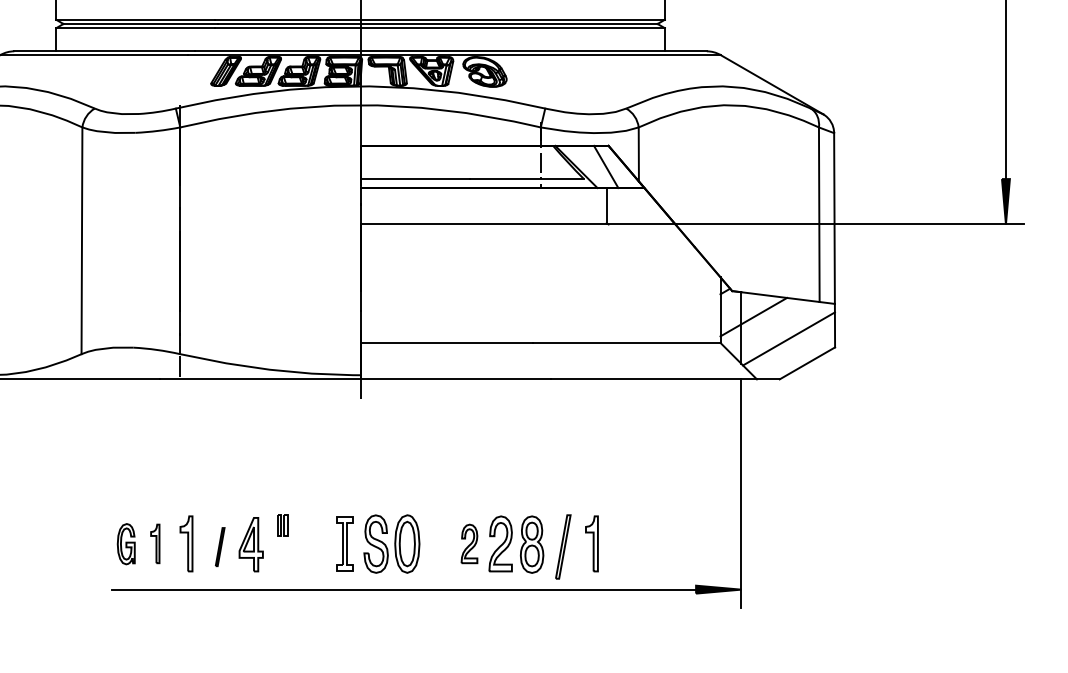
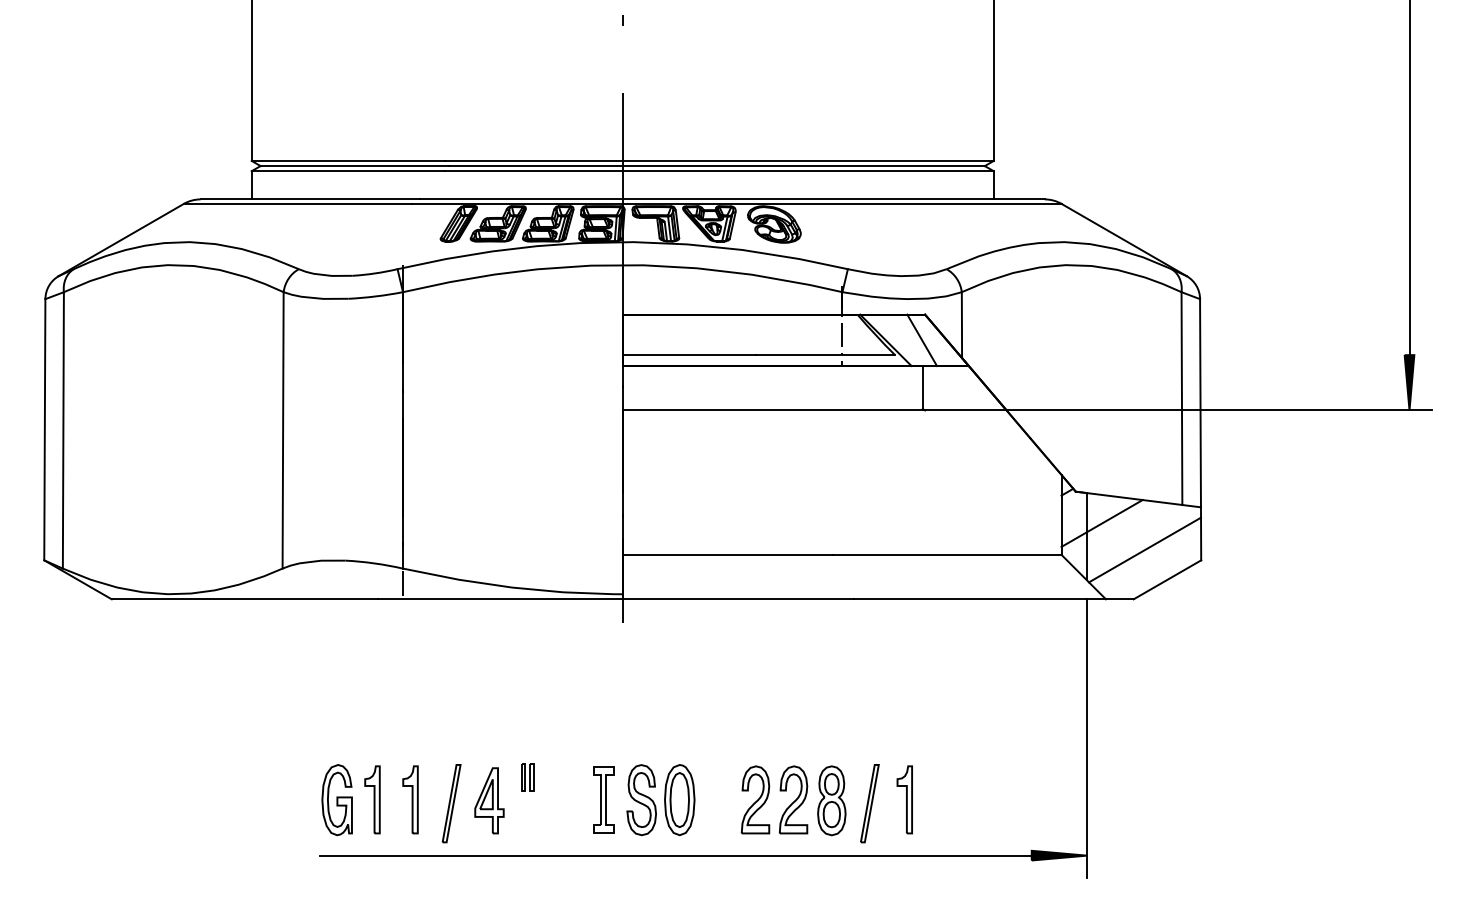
part: (155, 543) -> (372, 799), size x1.43
part: (469, 543) -> (755, 799), size x1.43
part: (125, 544) -> (336, 800), size x1.43
part: (220, 546) -> (451, 803), size x1.67

